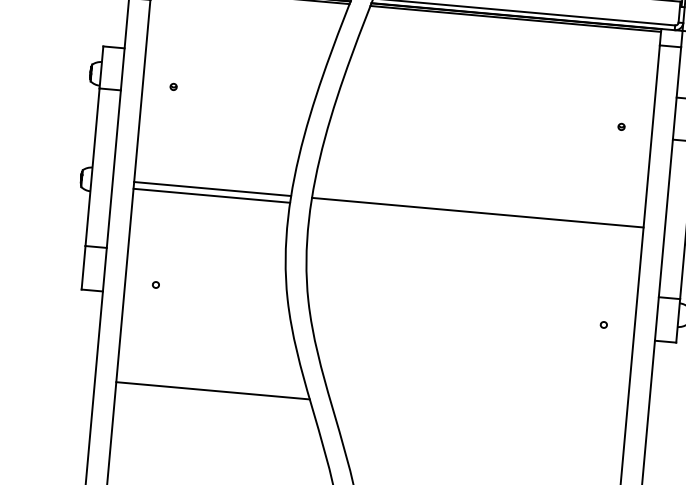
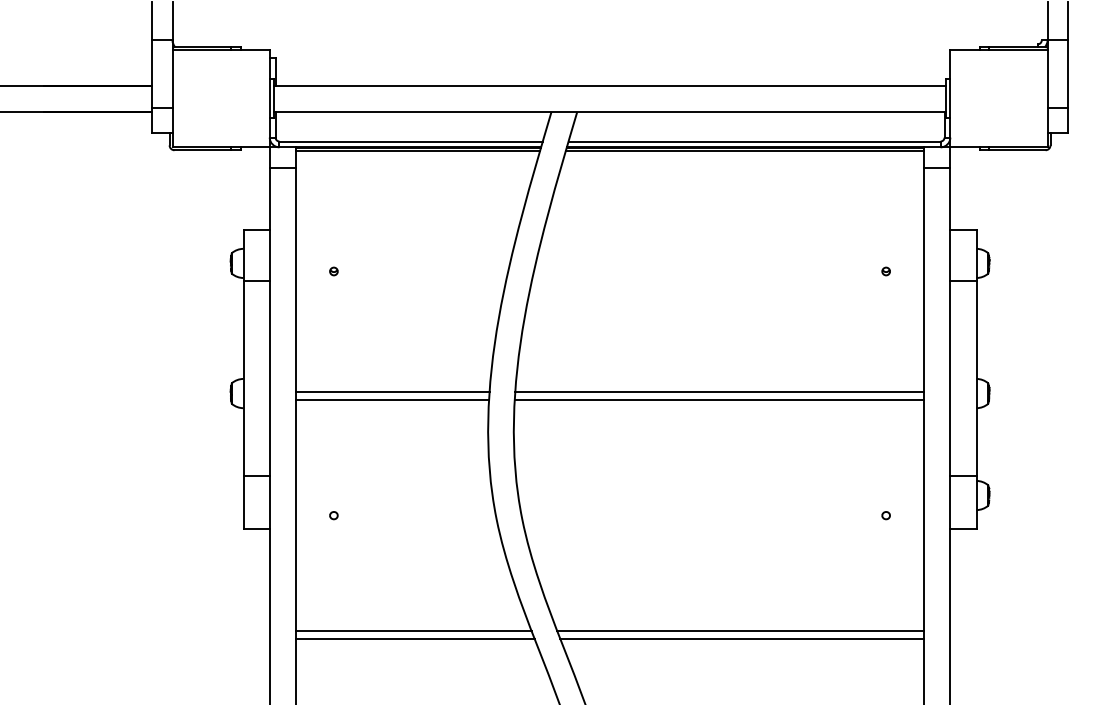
line: (477, 219) -> (719, 400), added
line: (212, 383) -> (413, 630), added
line: (477, 407) -> (740, 630), added
line: (478, 414) -> (742, 638), added

